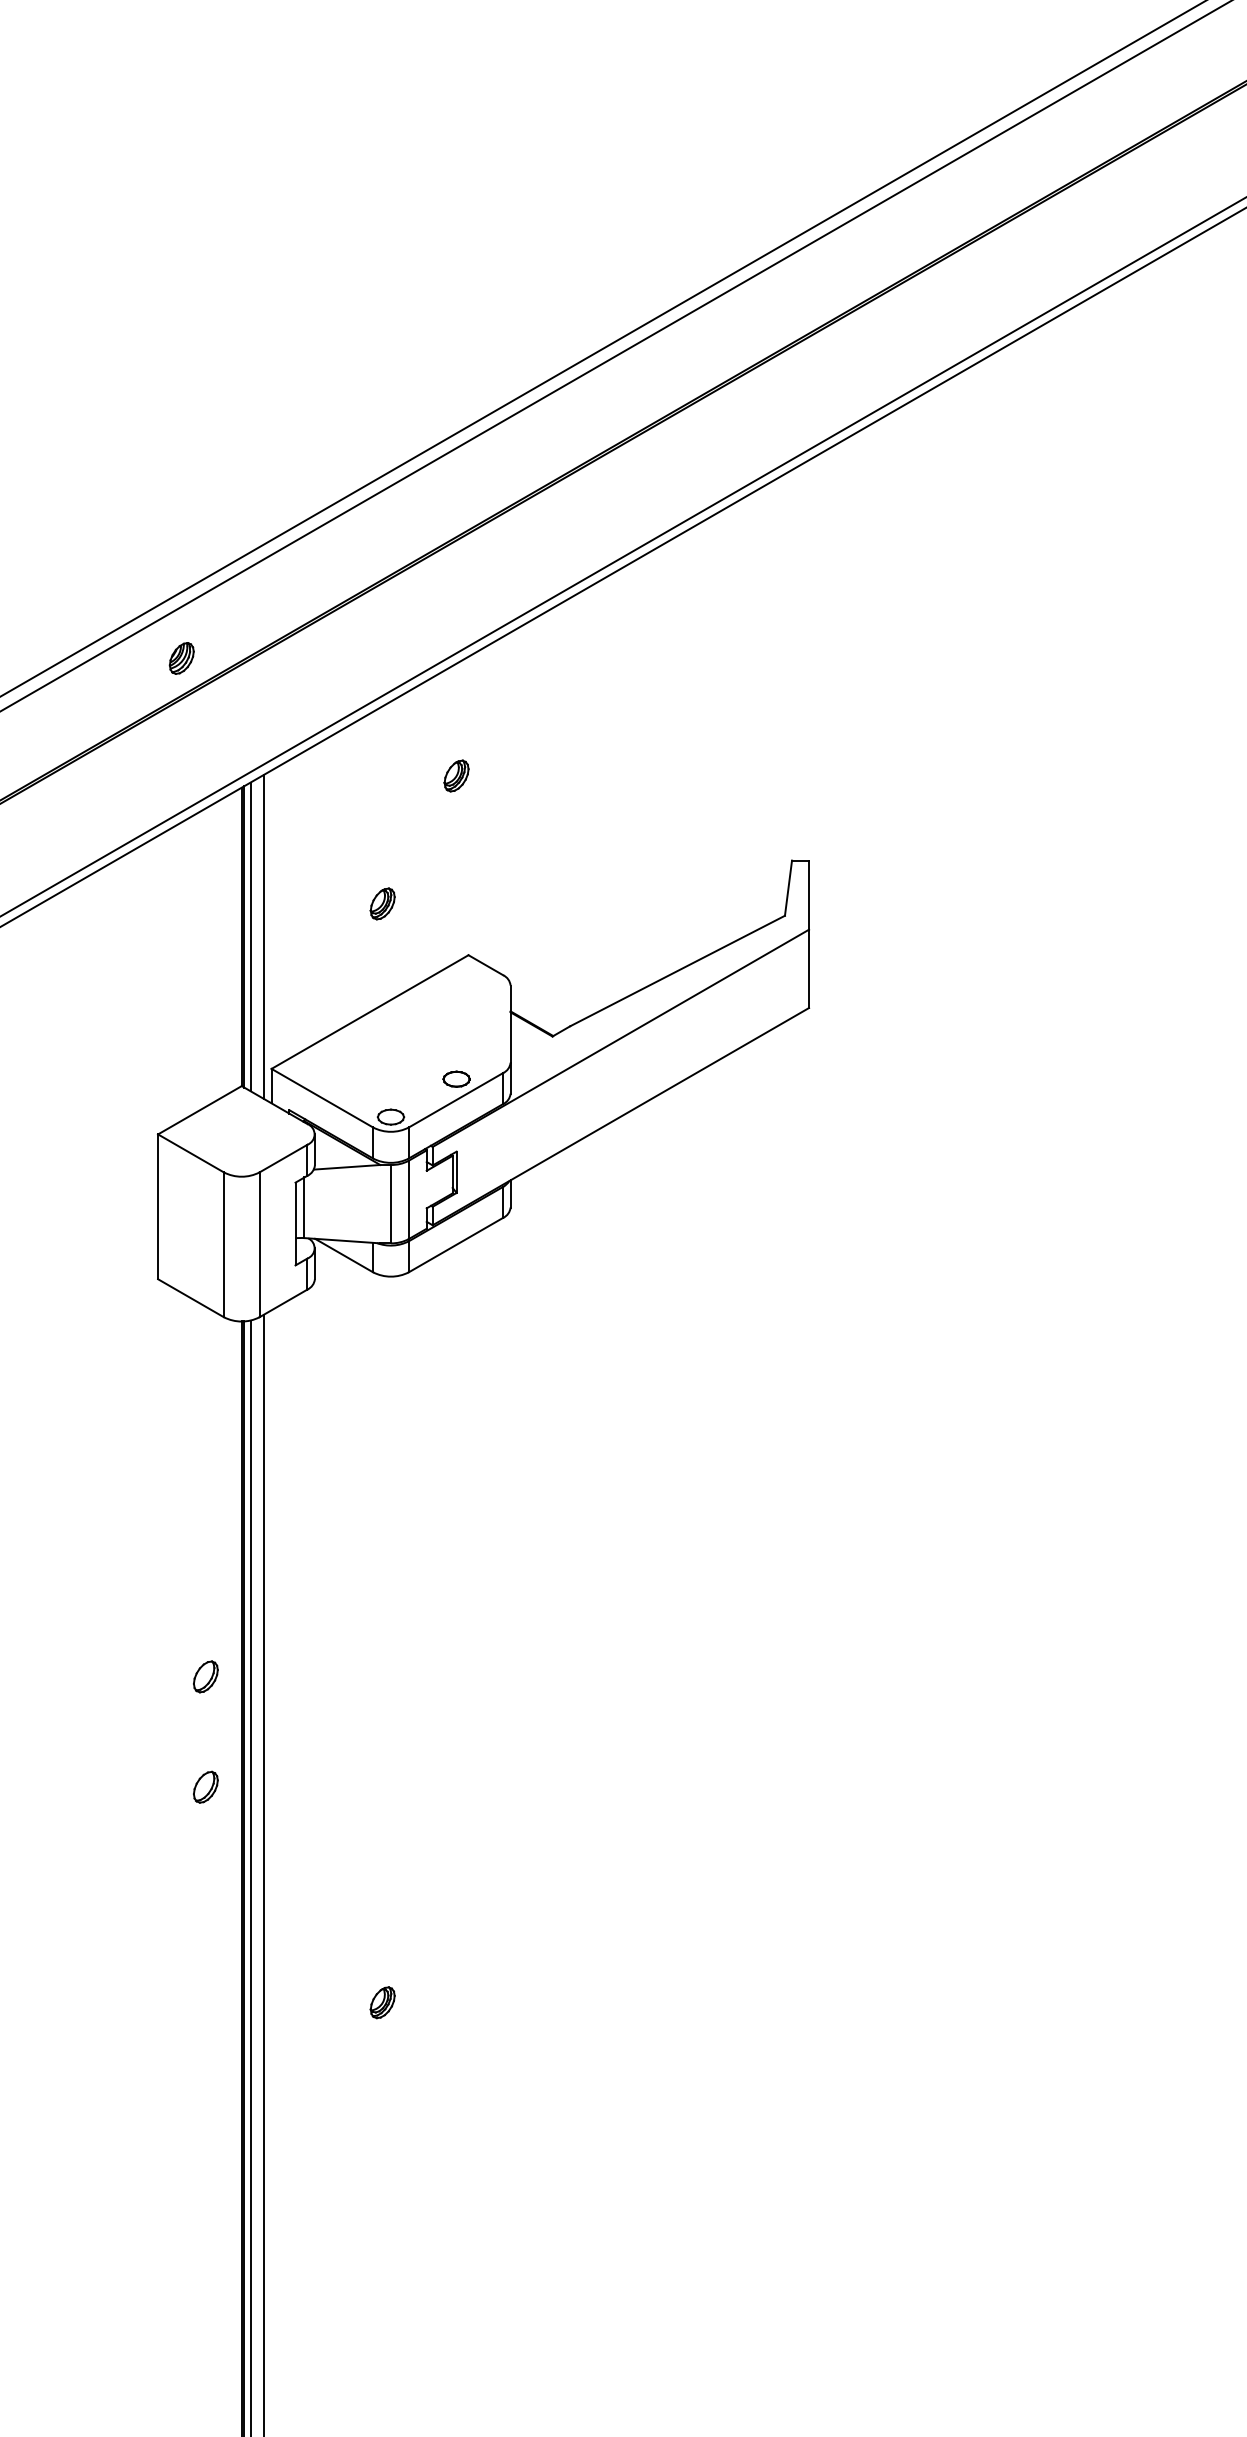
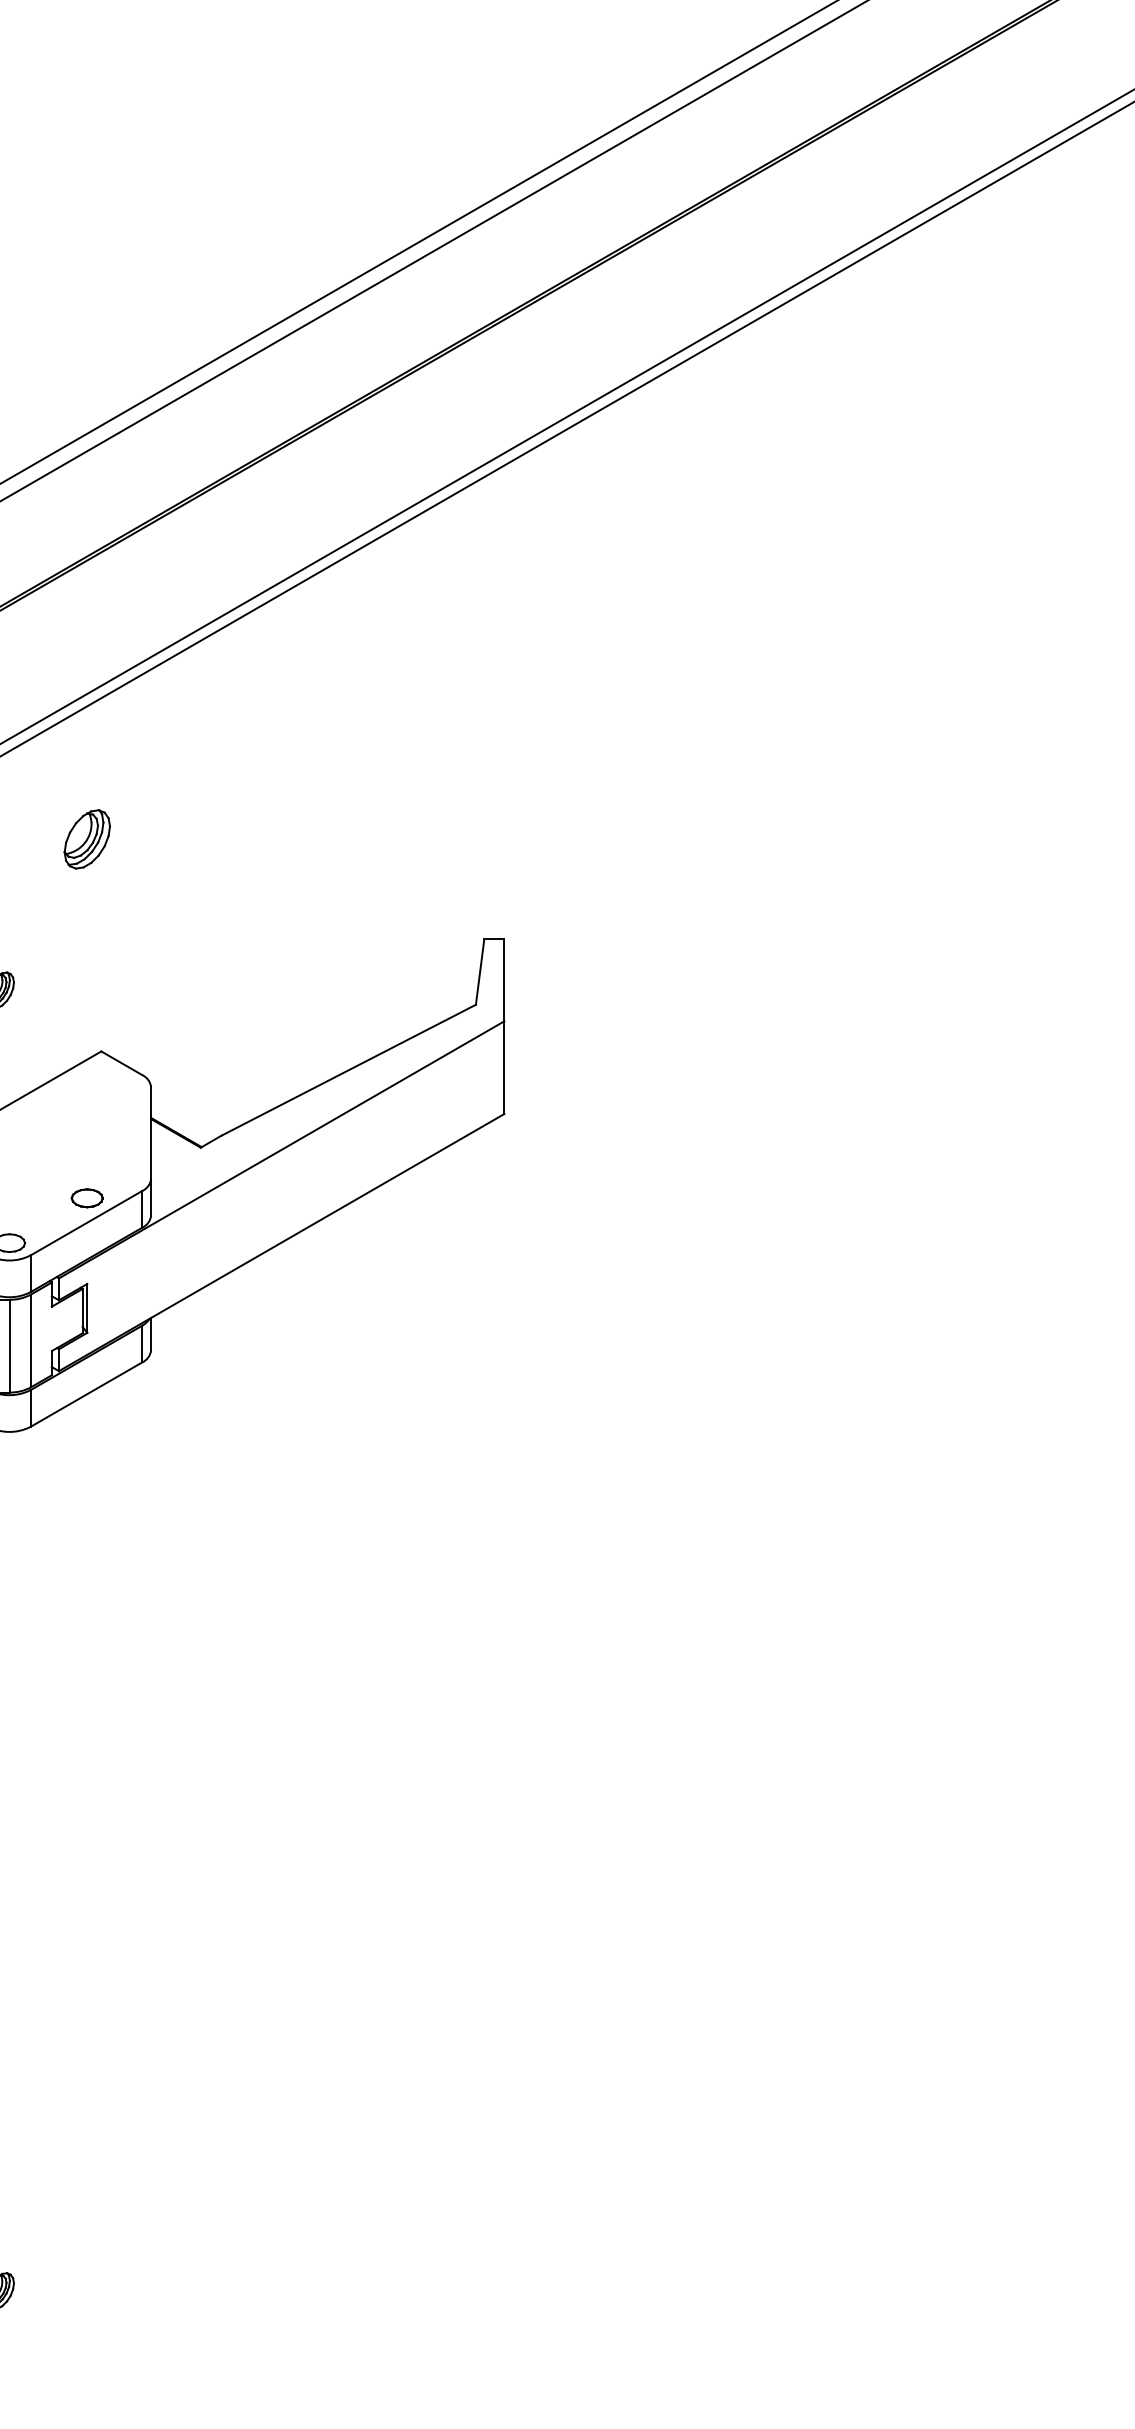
part: (456, 775) -> (87, 838), size x1.6

